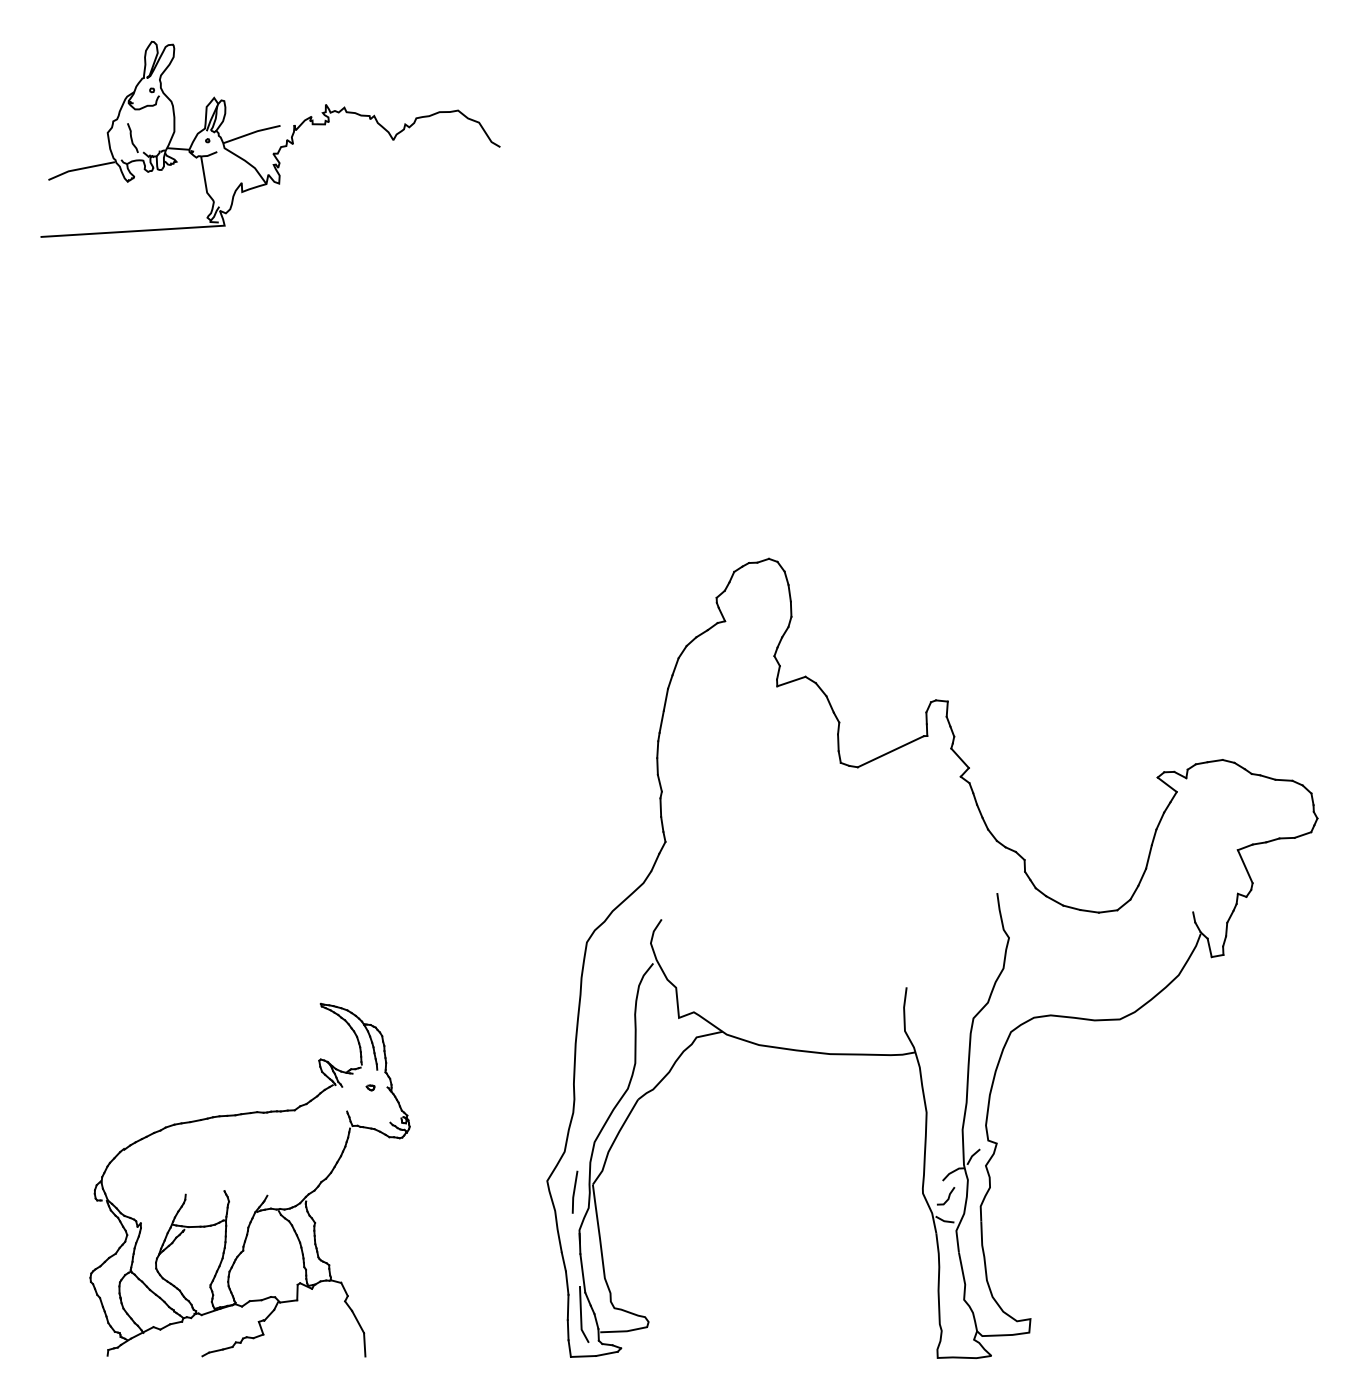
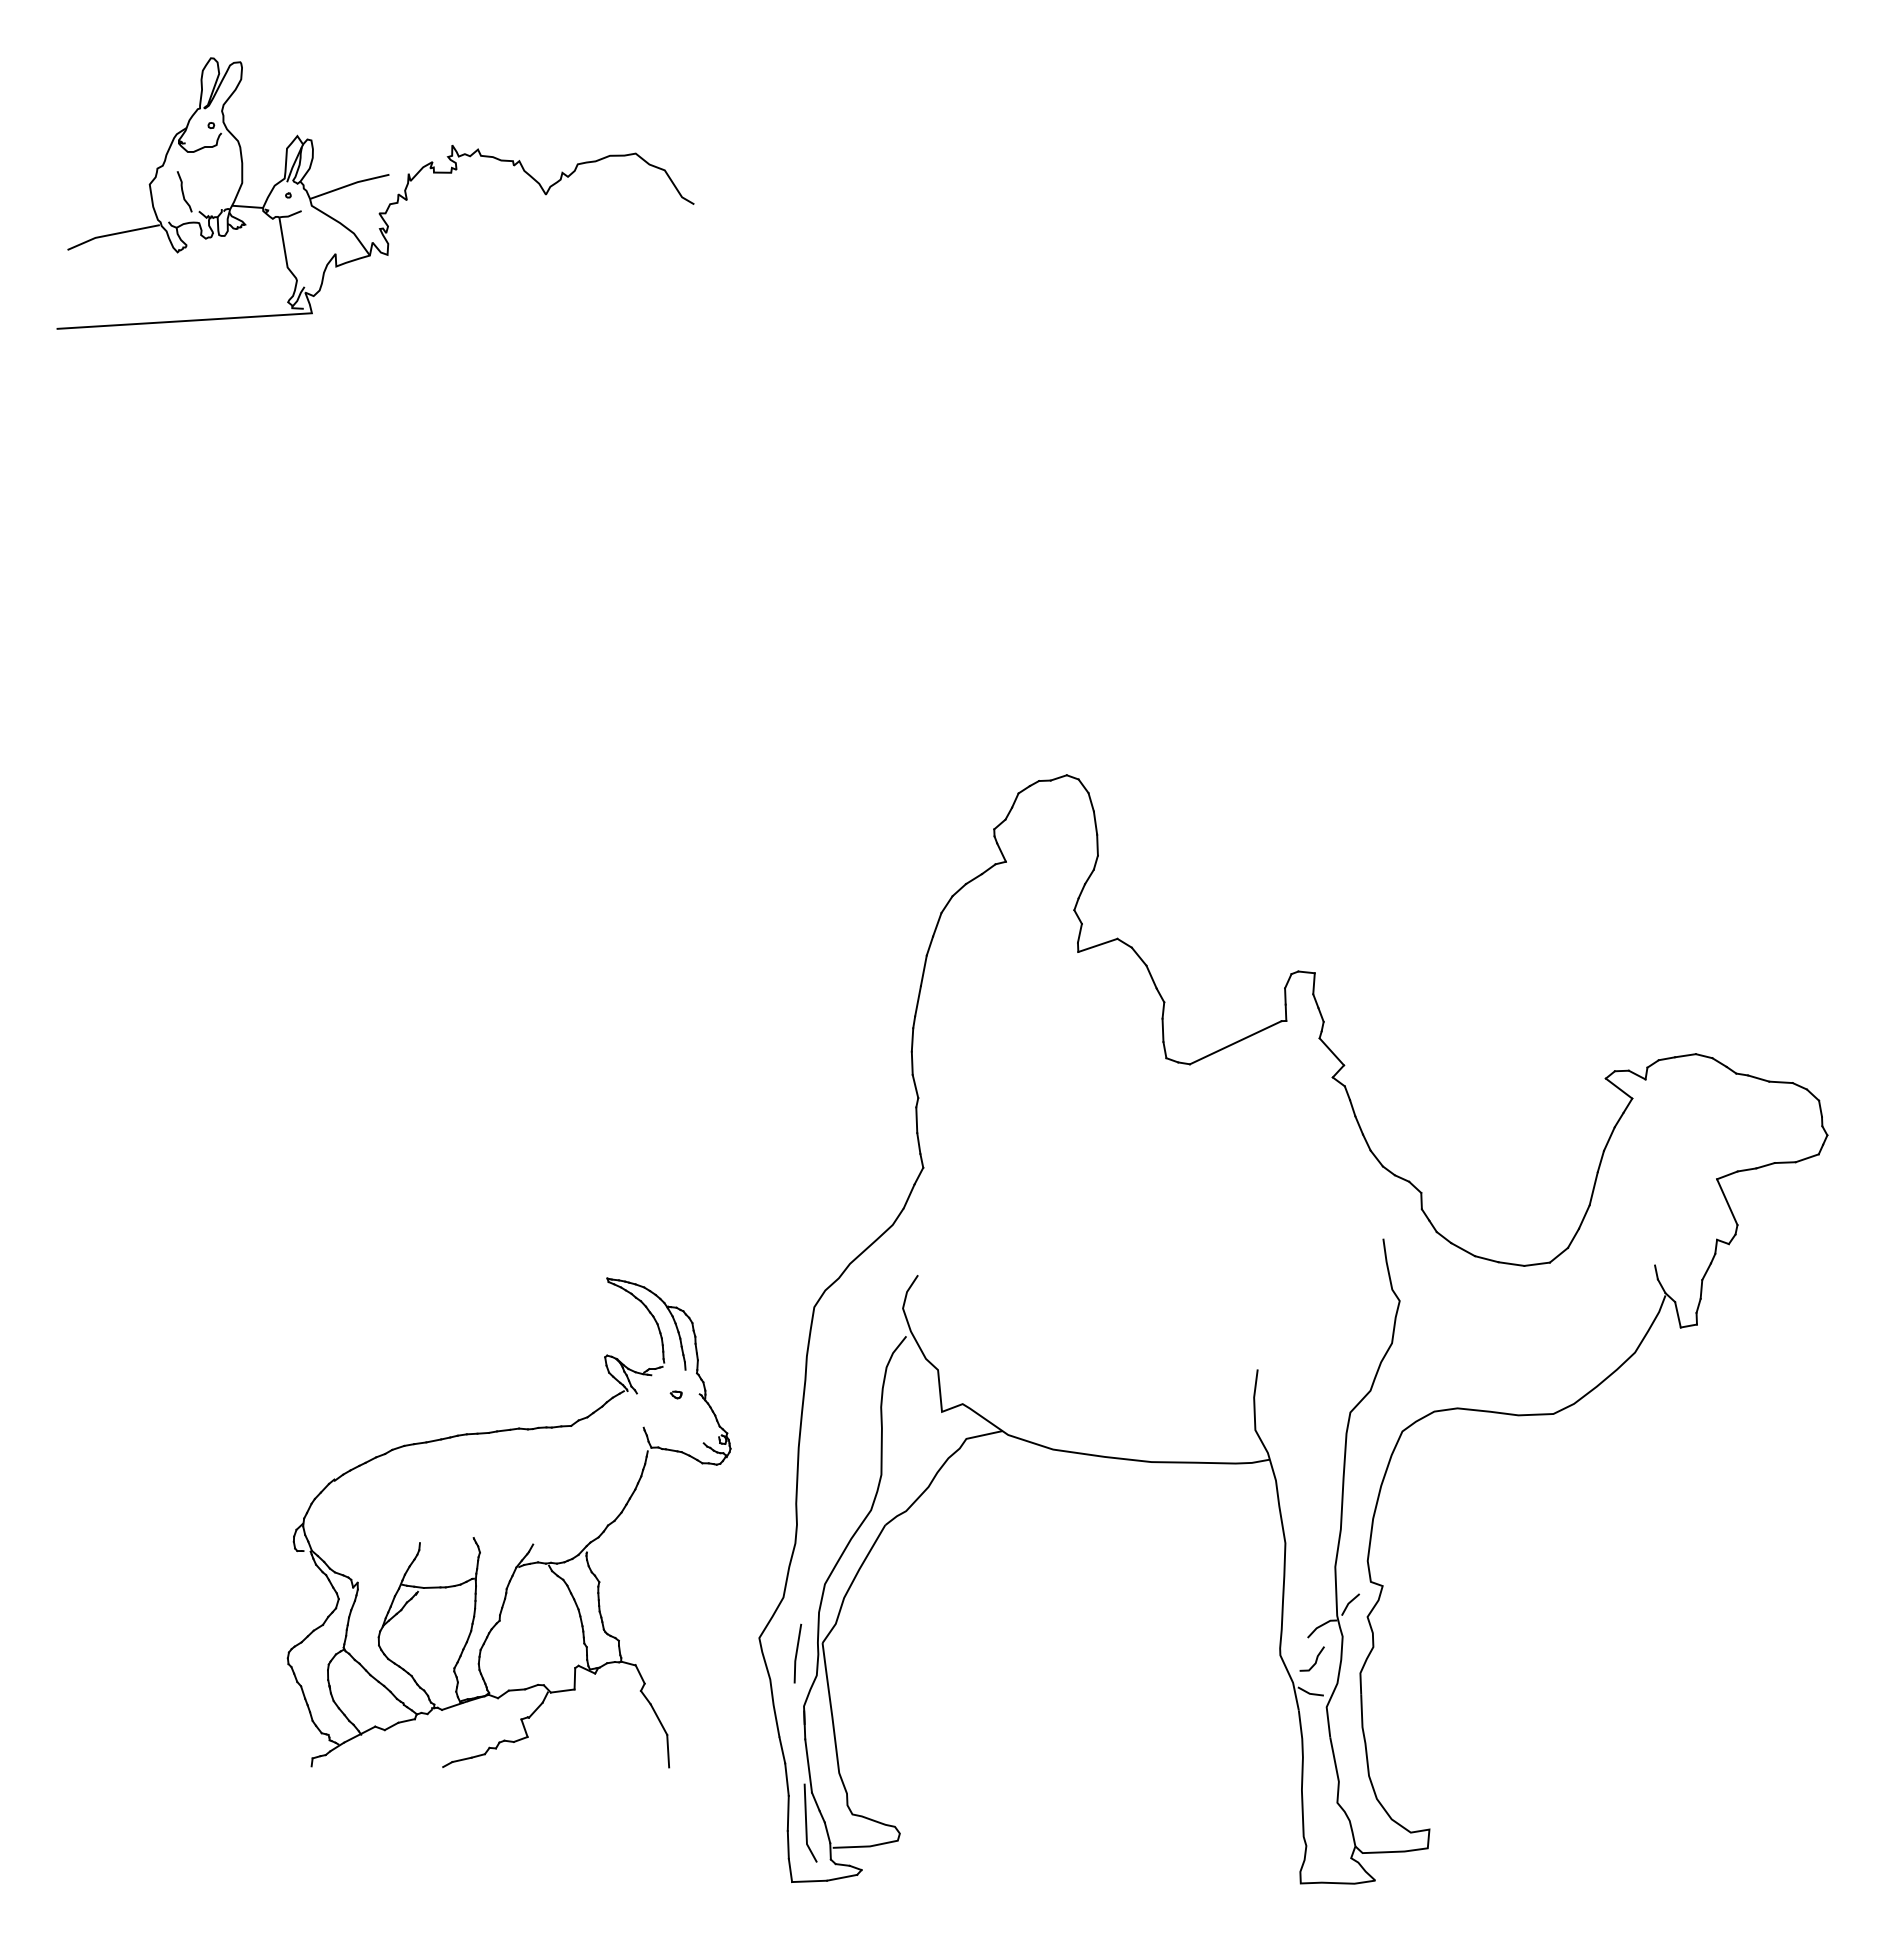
part: (266, 1195) -> (532, 1543), moved

